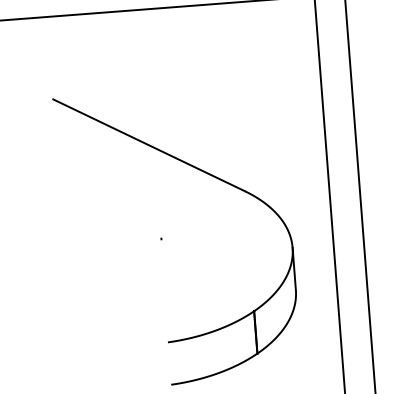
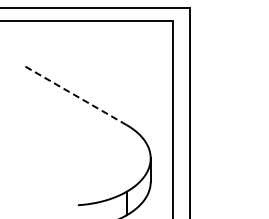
line: (148, 144) -> (75, 95), solid -> dashed

